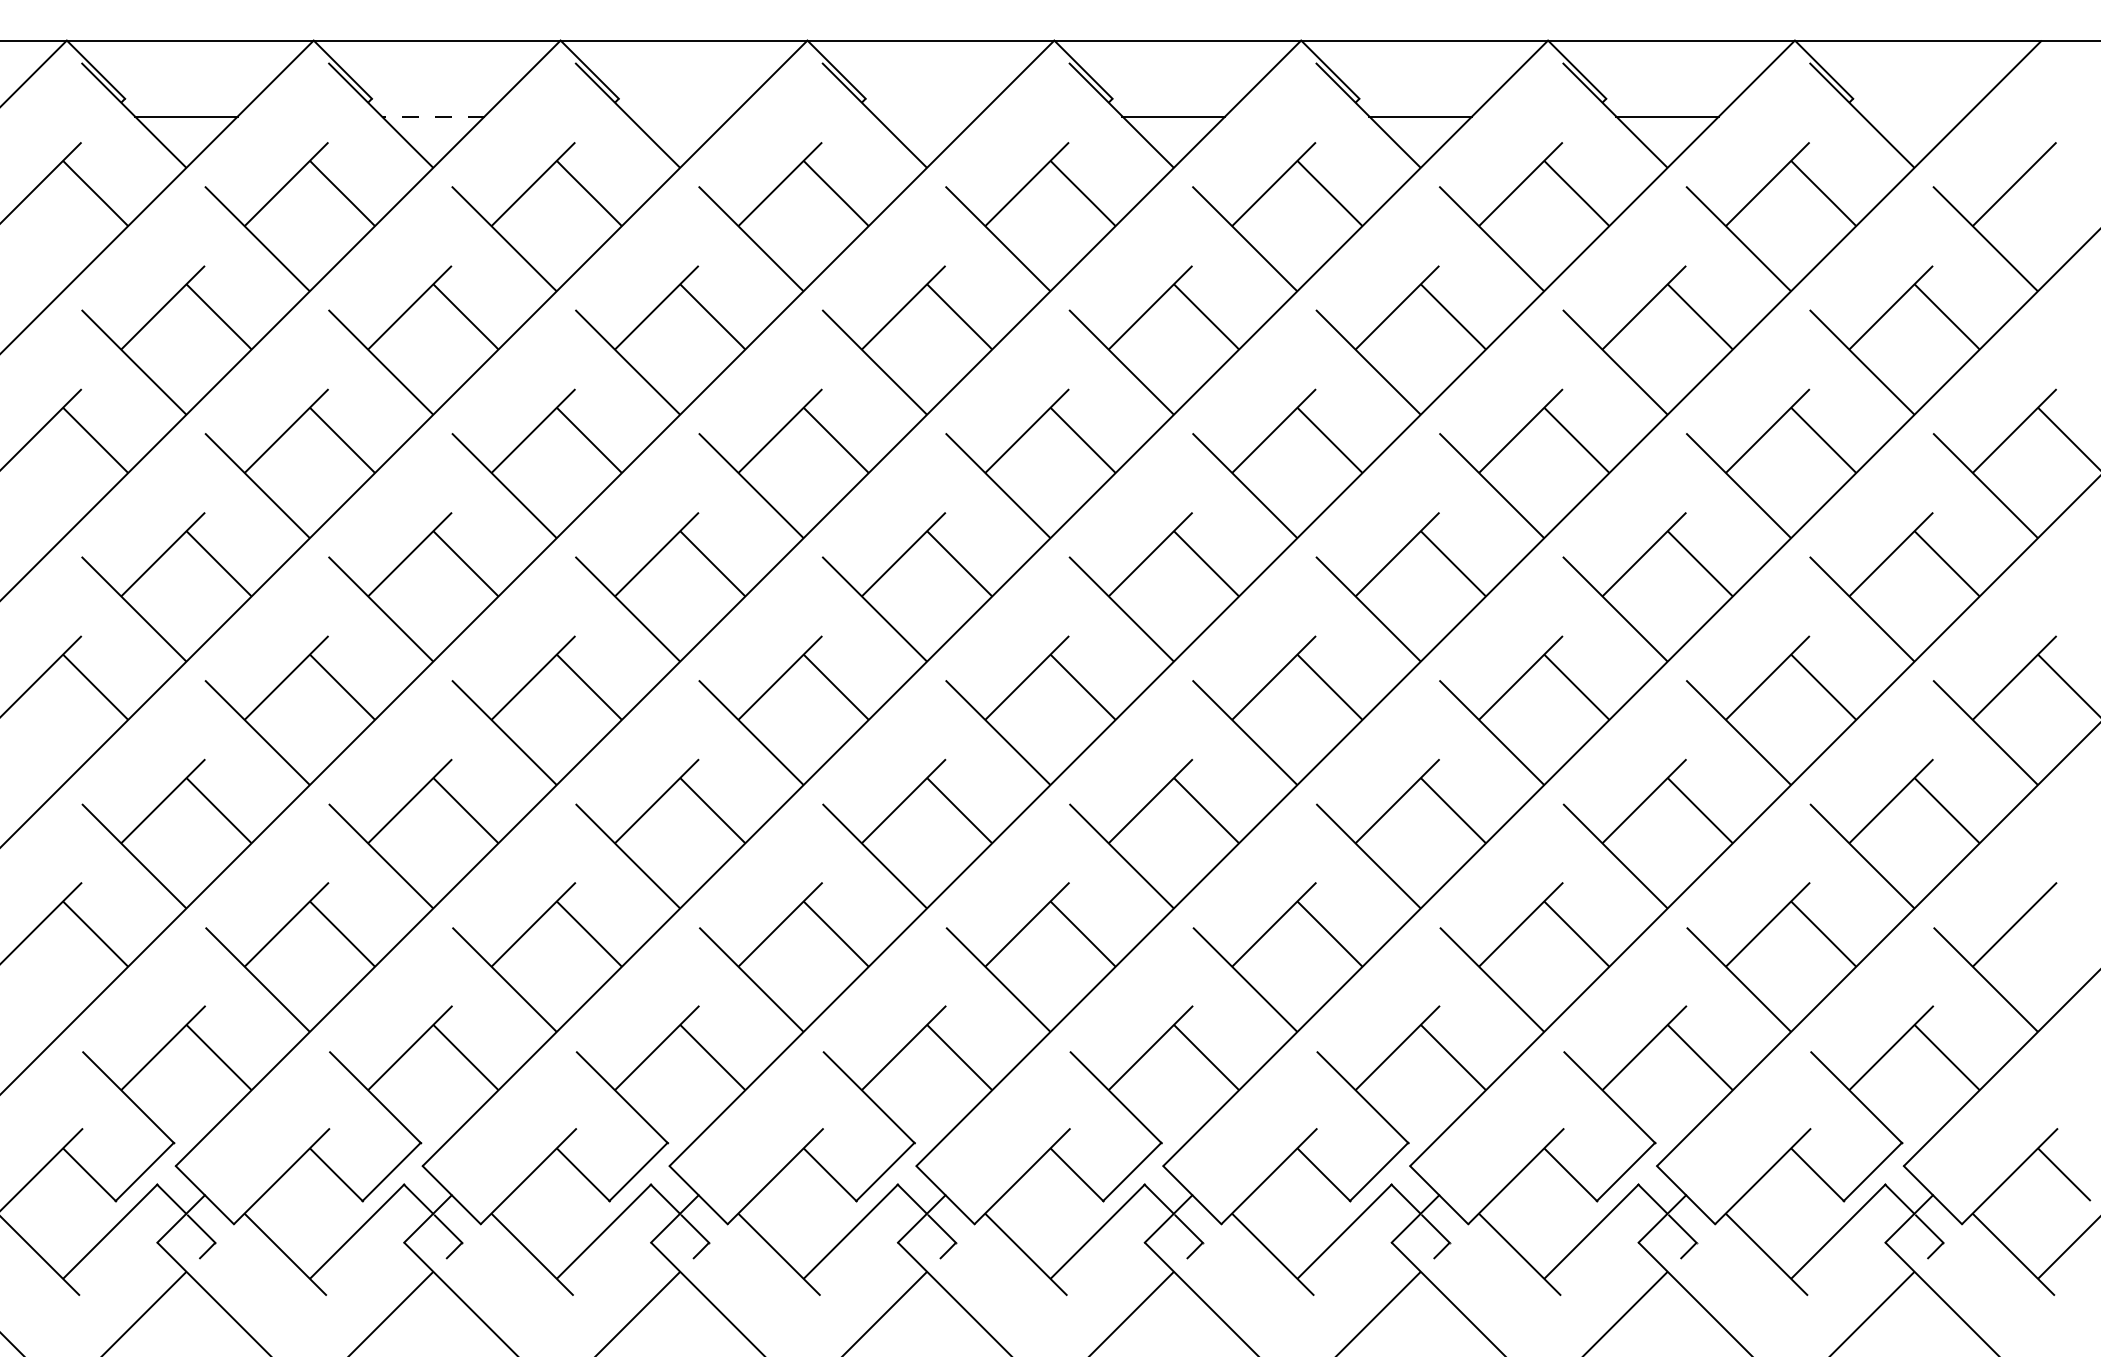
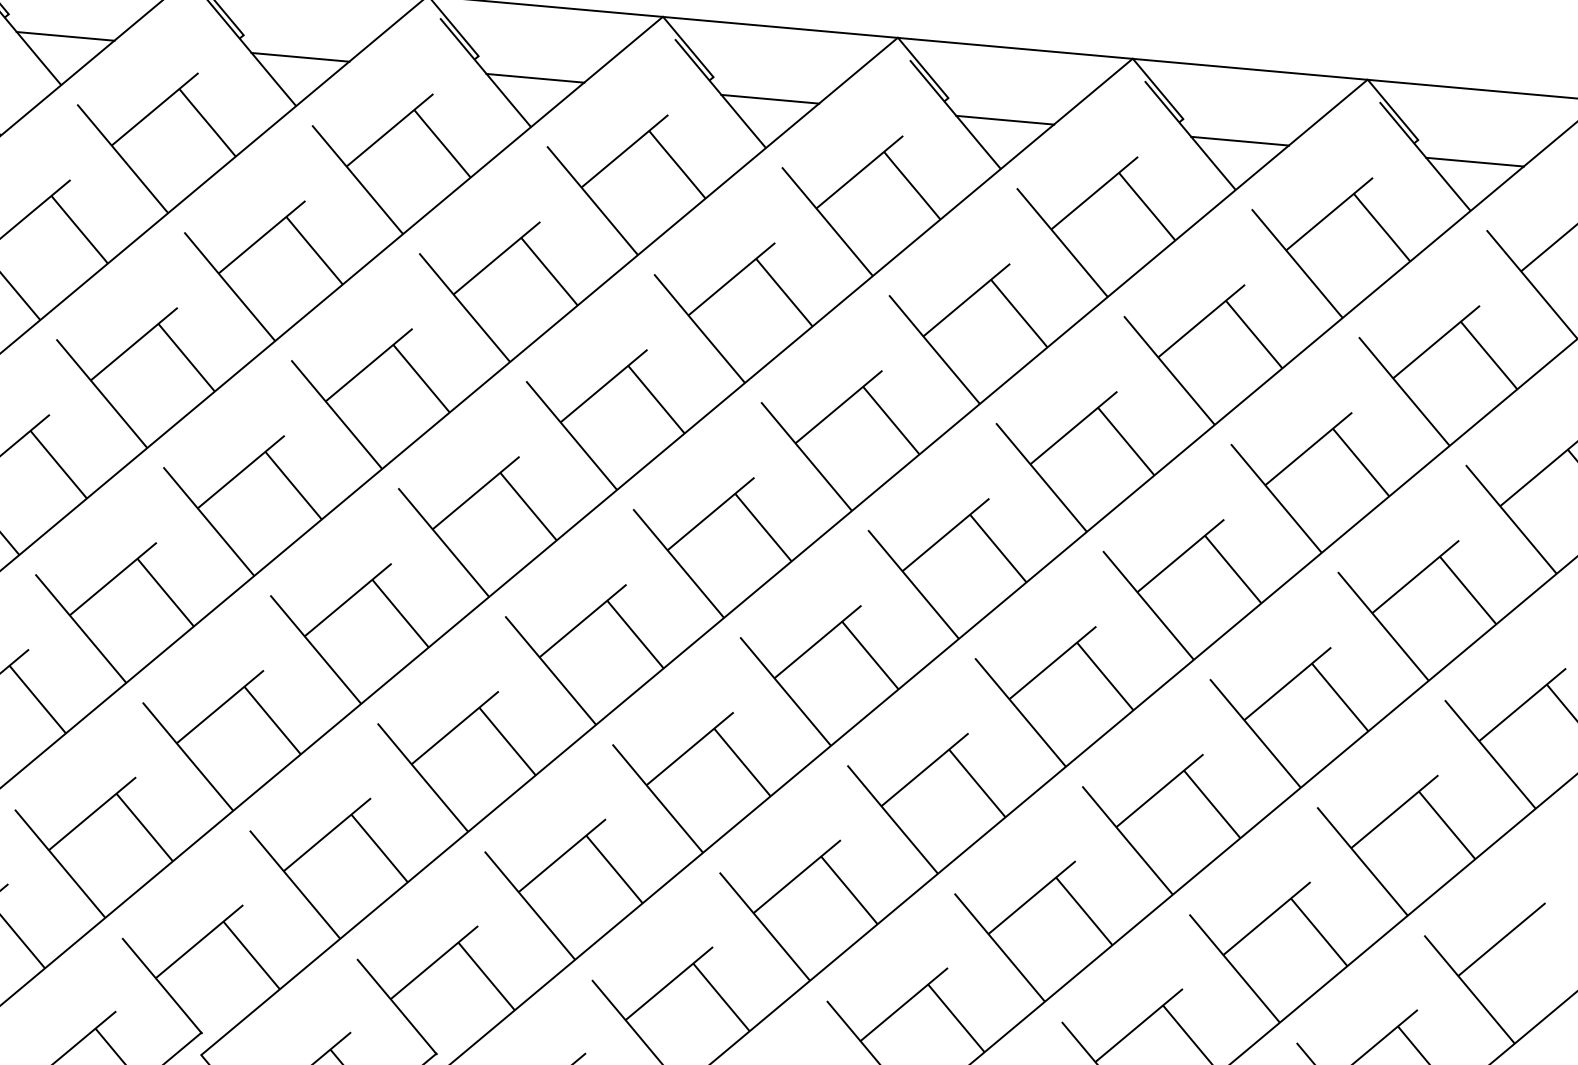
line: (432, 116) -> (64, 36), dashed -> solid
line: (679, 116) -> (299, 57), added
line: (926, 116) -> (534, 78), added
line: (1914, 116) -> (1475, 162), added

